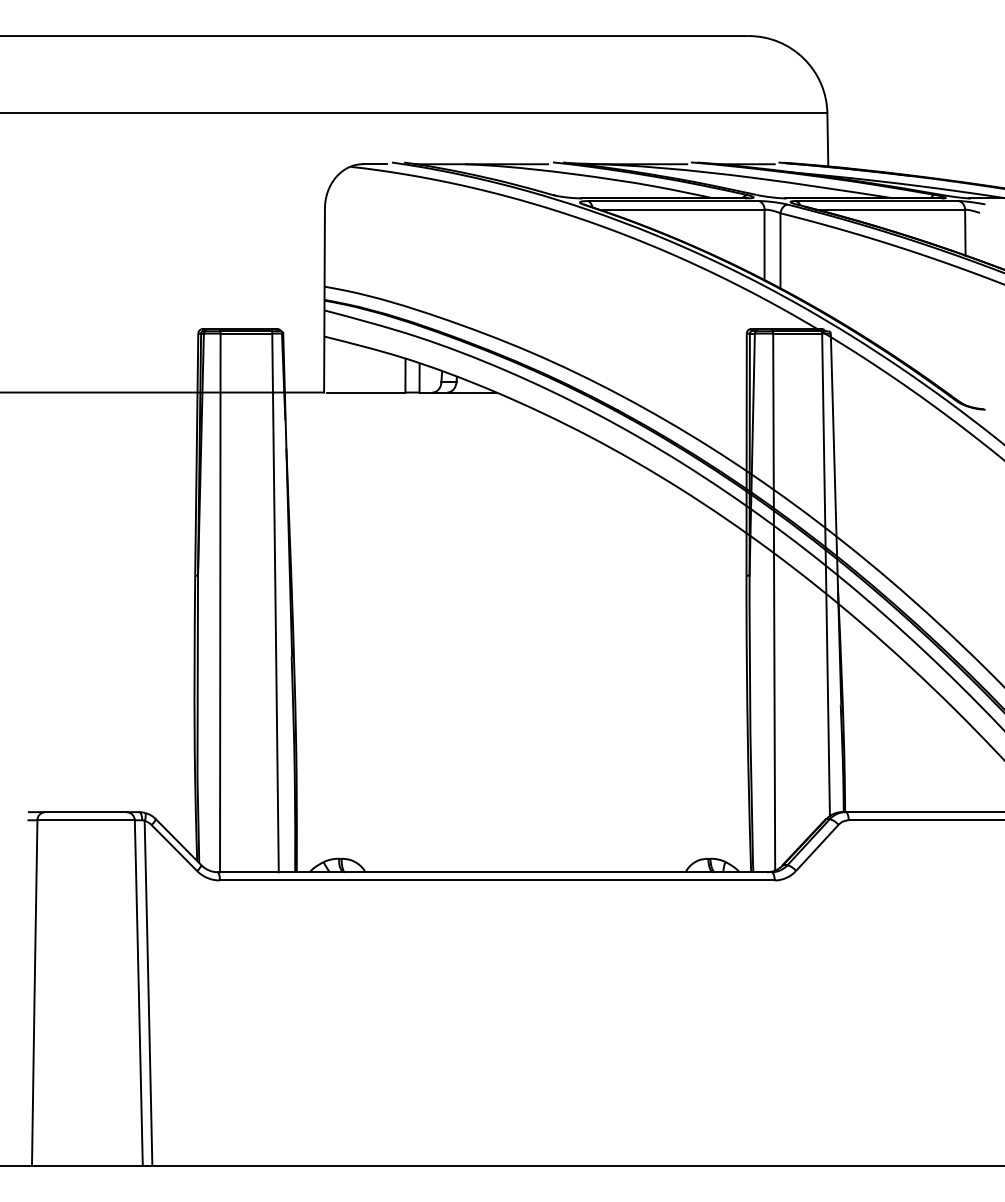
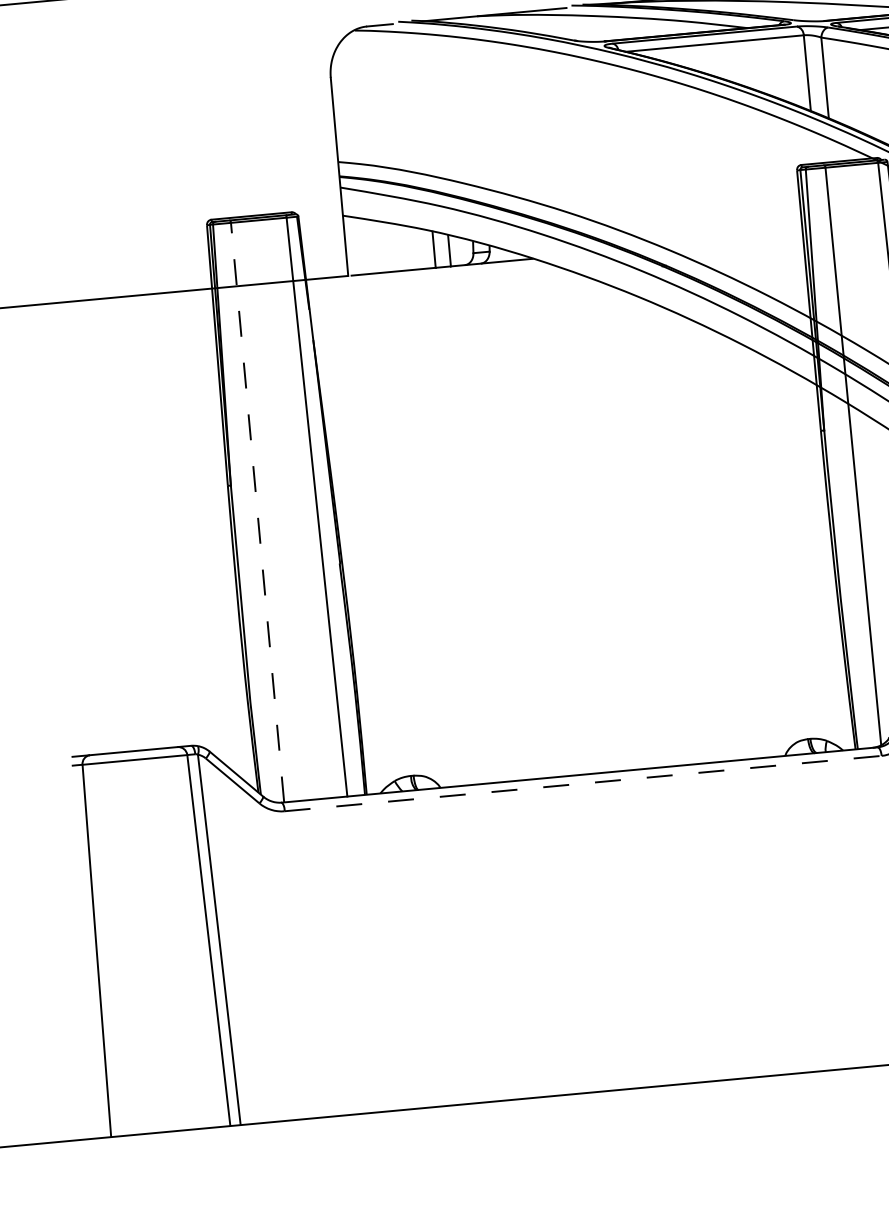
line: (220, 602) -> (257, 512), solid -> dashed
line: (497, 880) -> (583, 783), solid -> dashed

